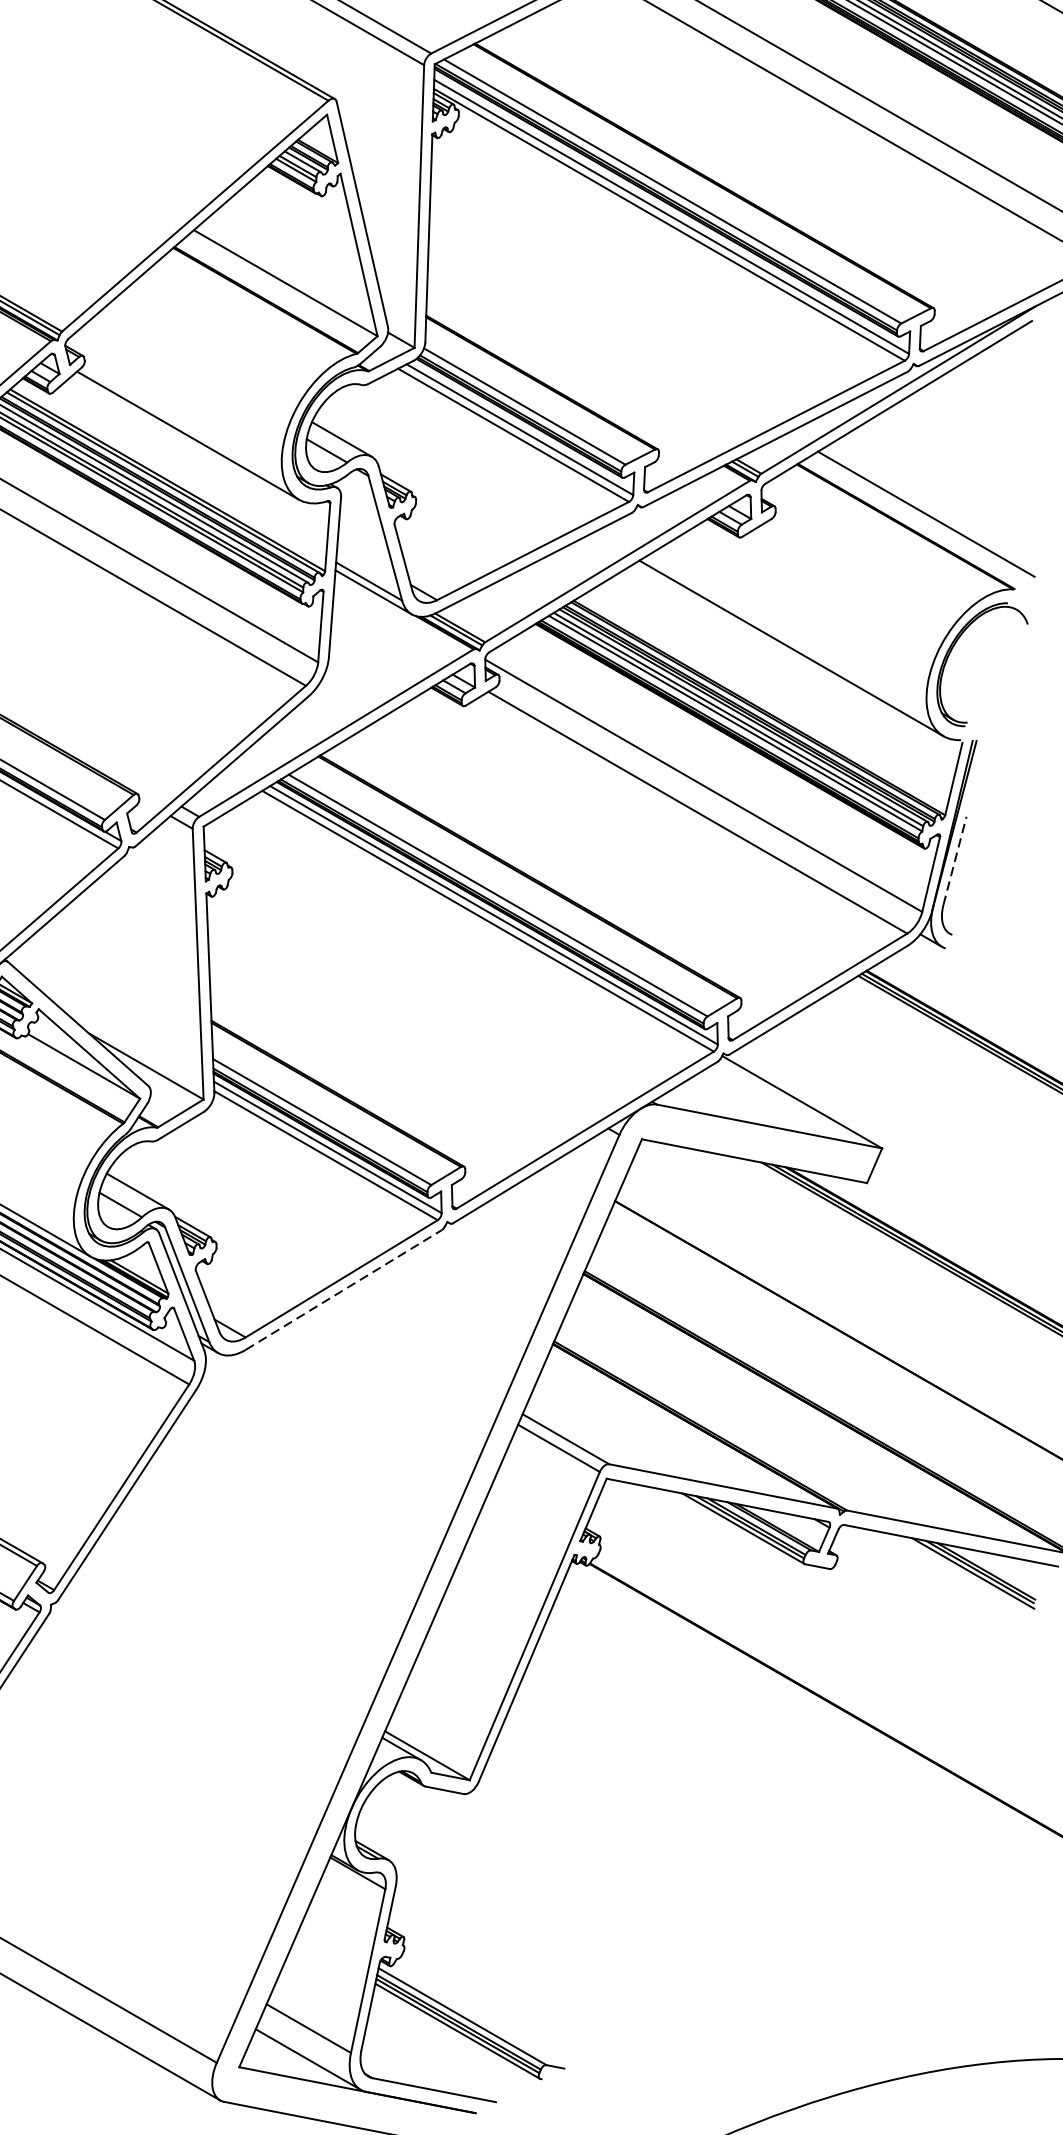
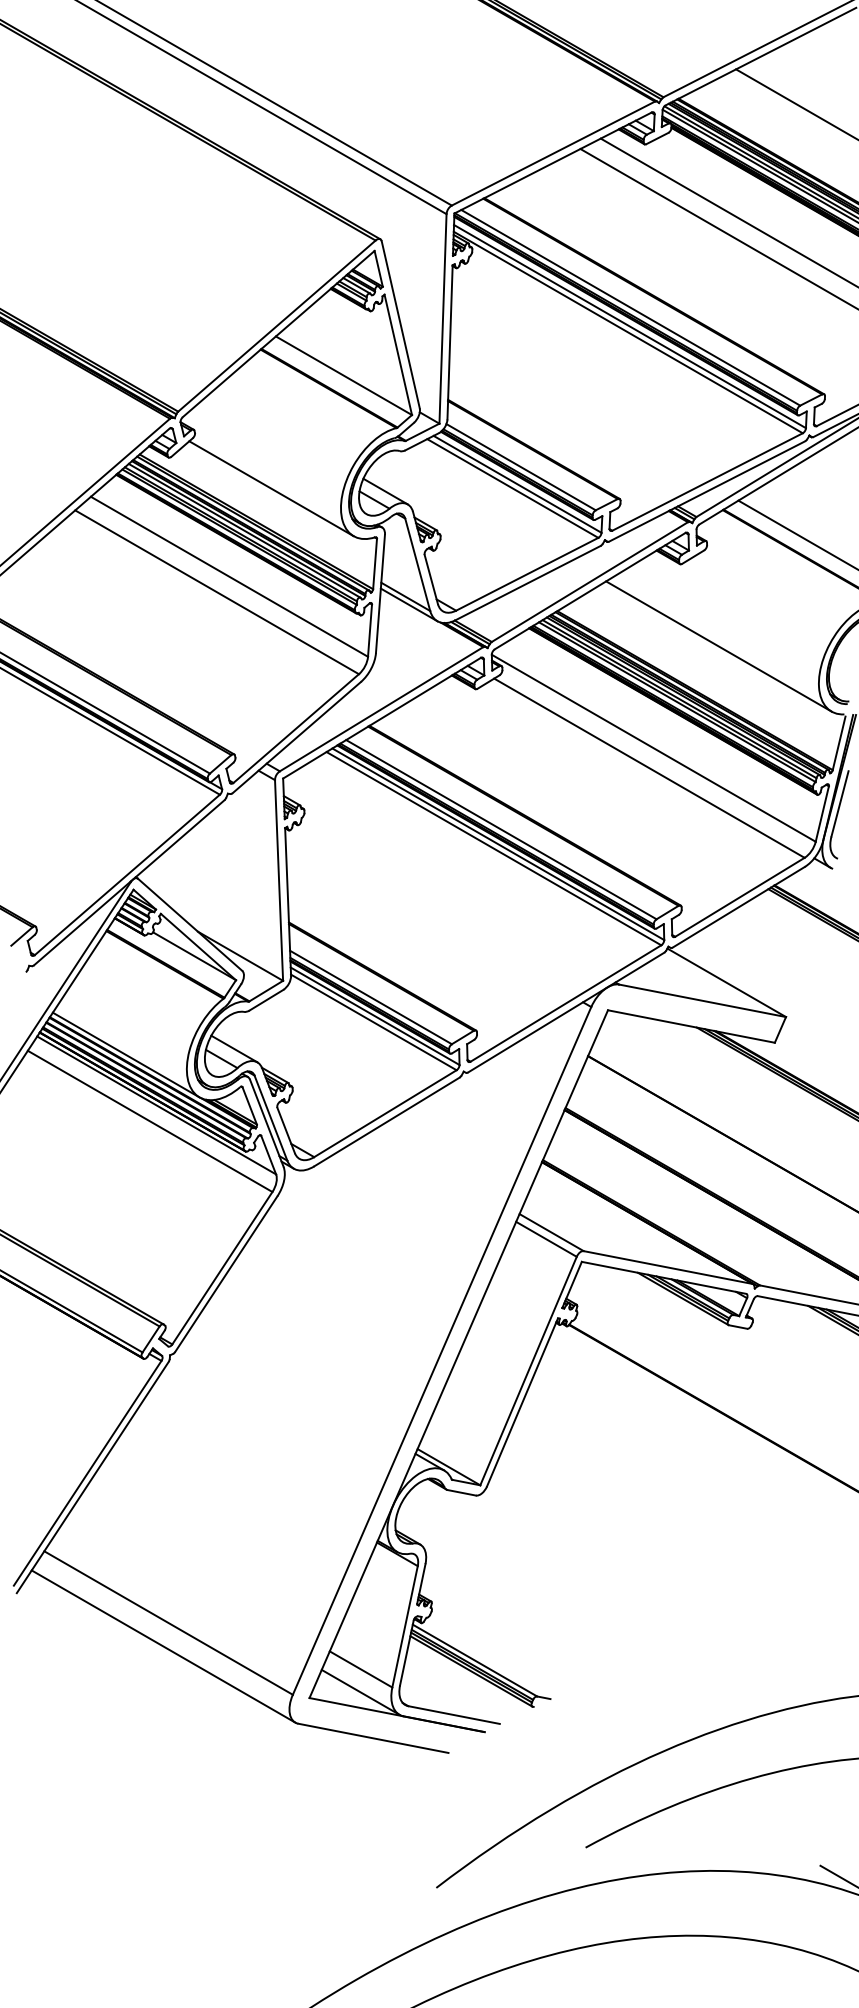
line: (955, 860) -> (840, 803), dashed -> solid
line: (344, 1289) -> (387, 1121), dashed -> solid

